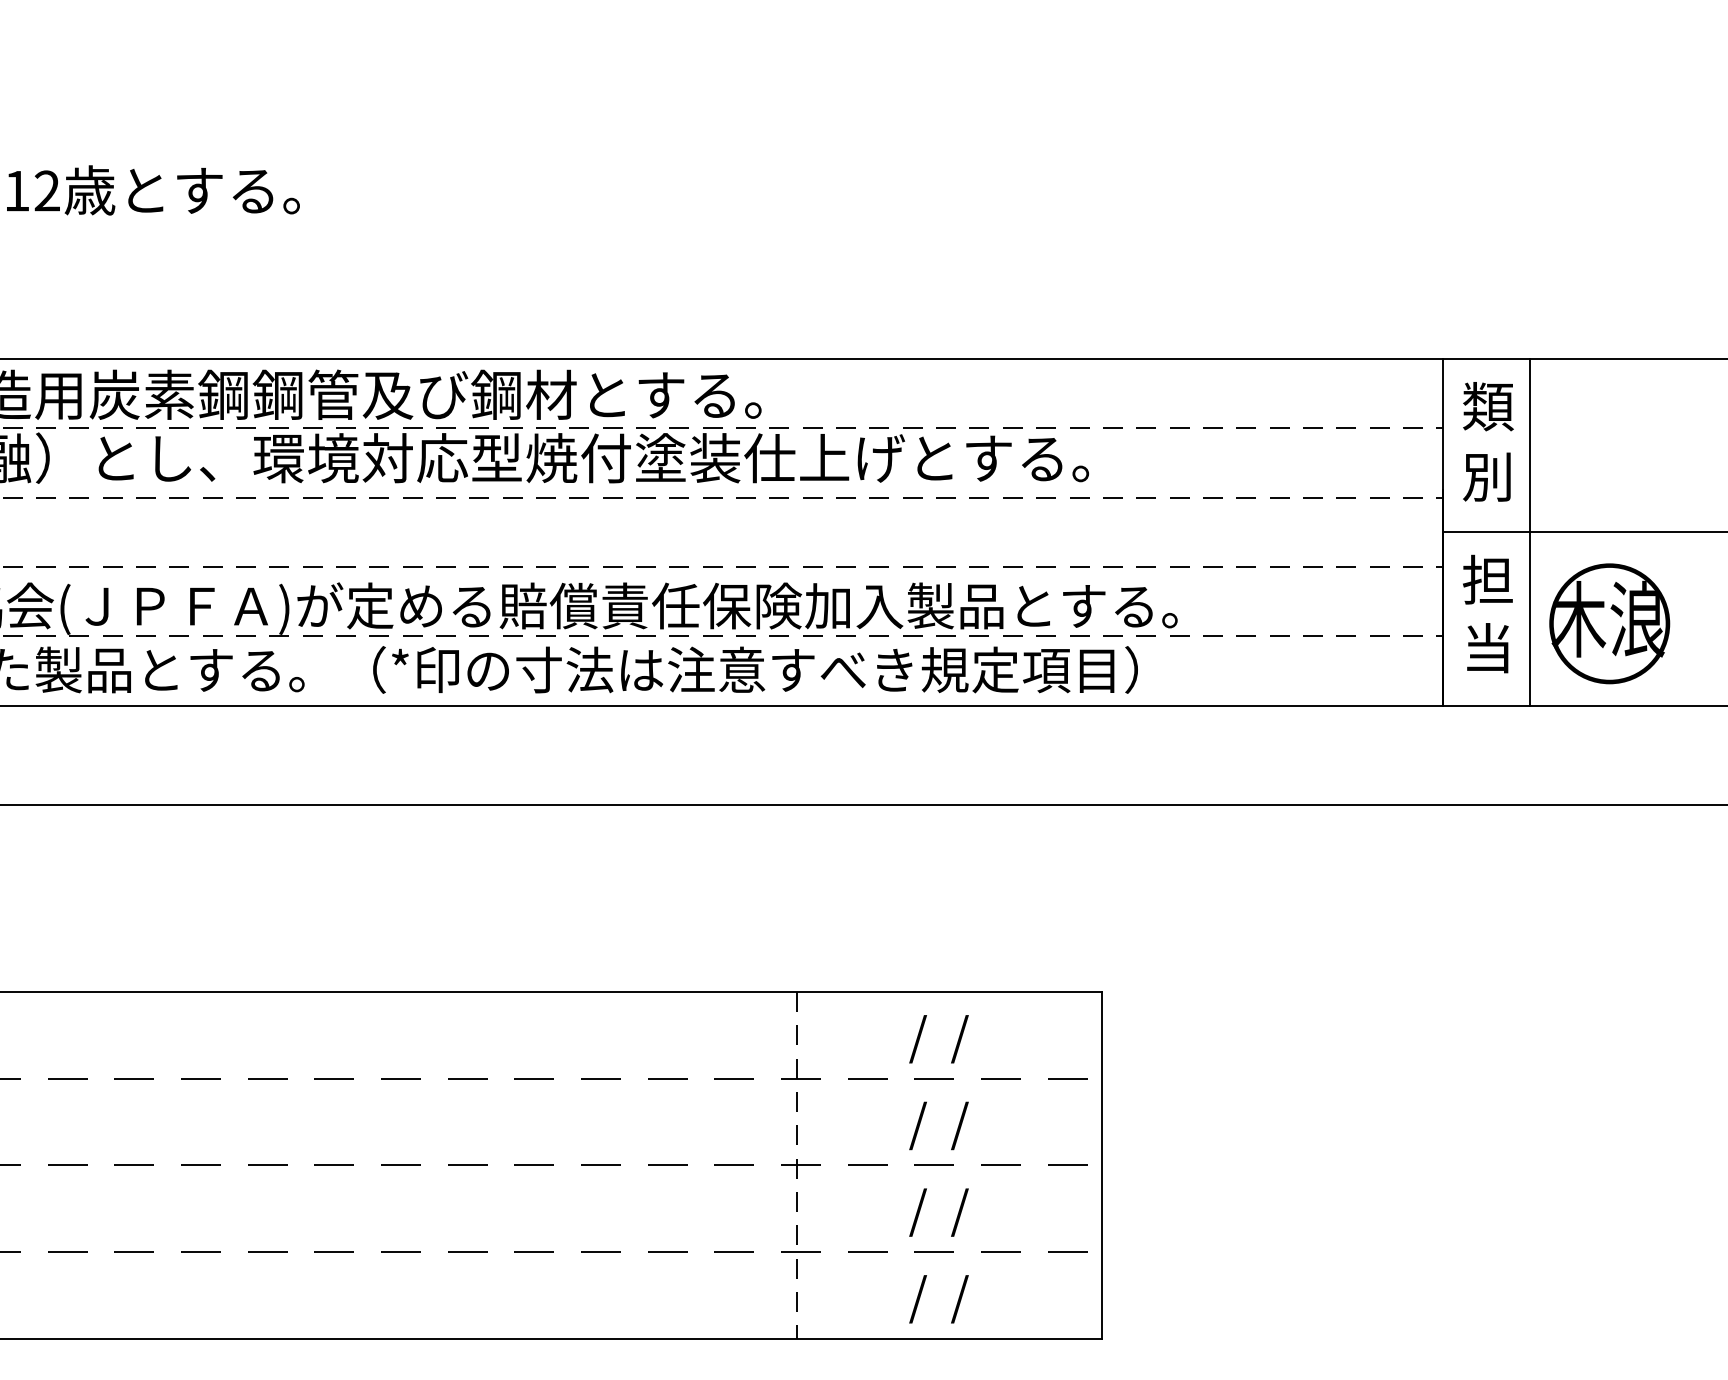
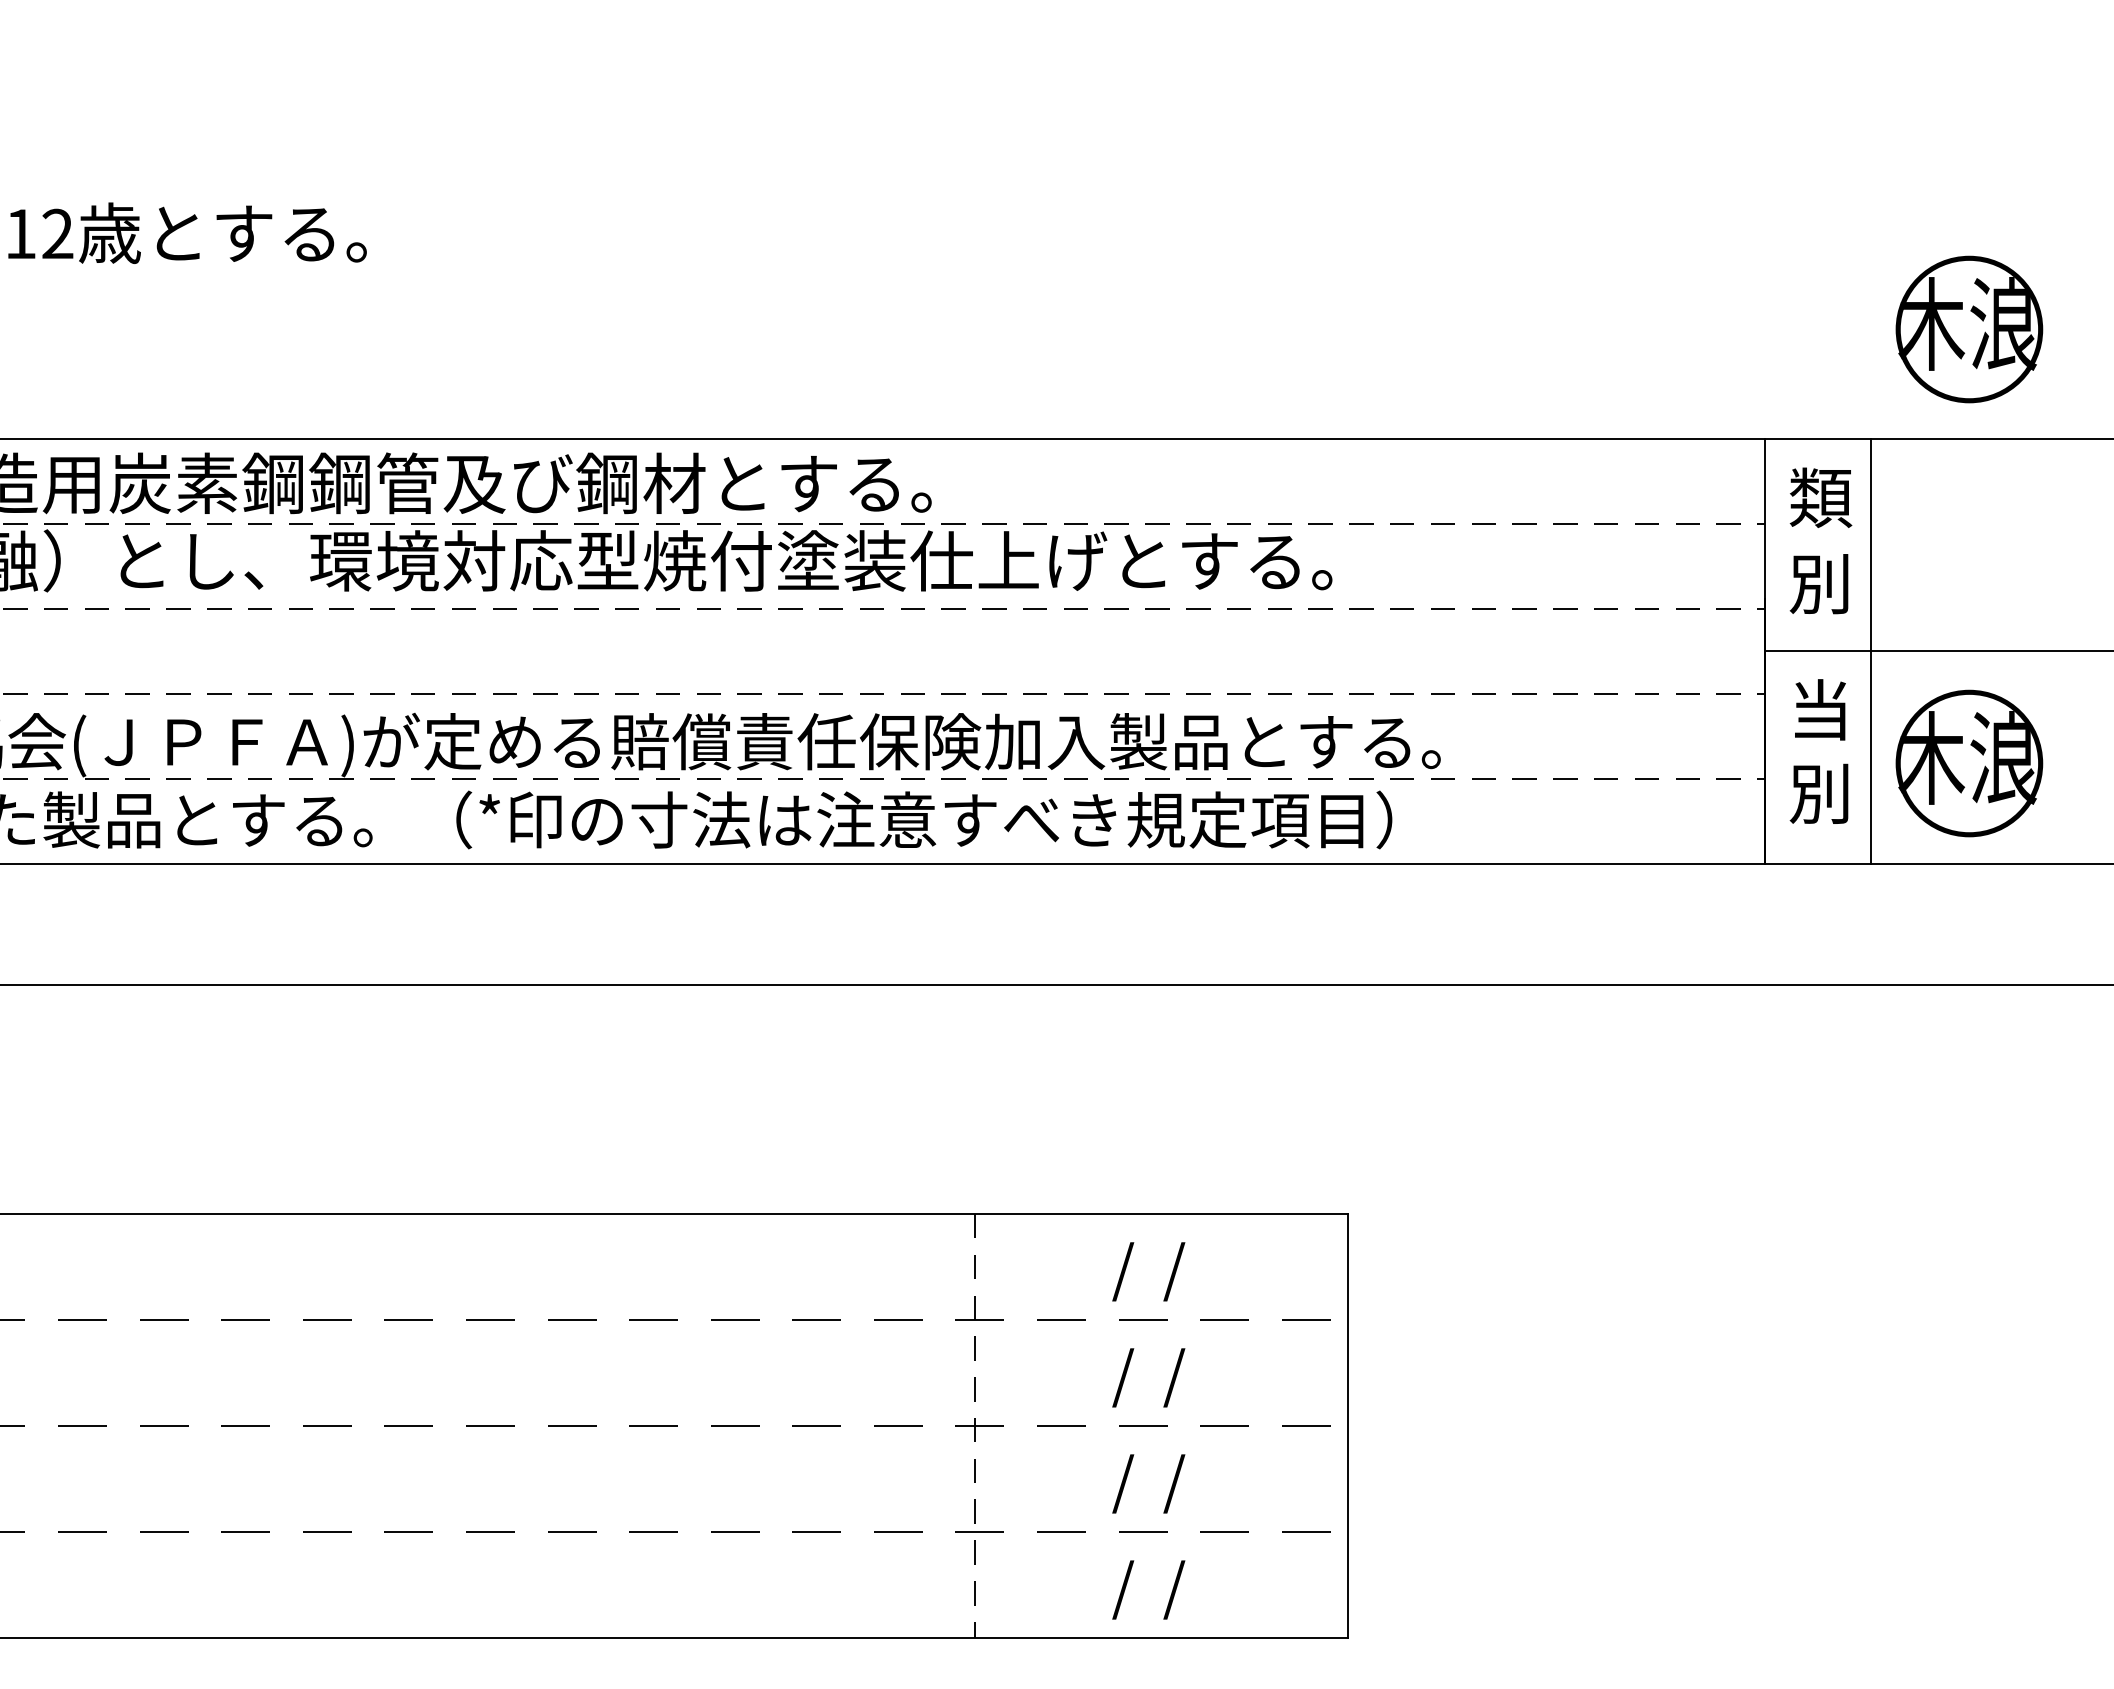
part: (1609, 269) -> (1969, 329), added
text: (1487, 579) -> (1819, 709), 担 -> 当
text: (1486, 647) -> (1818, 792), 当 -> 別

